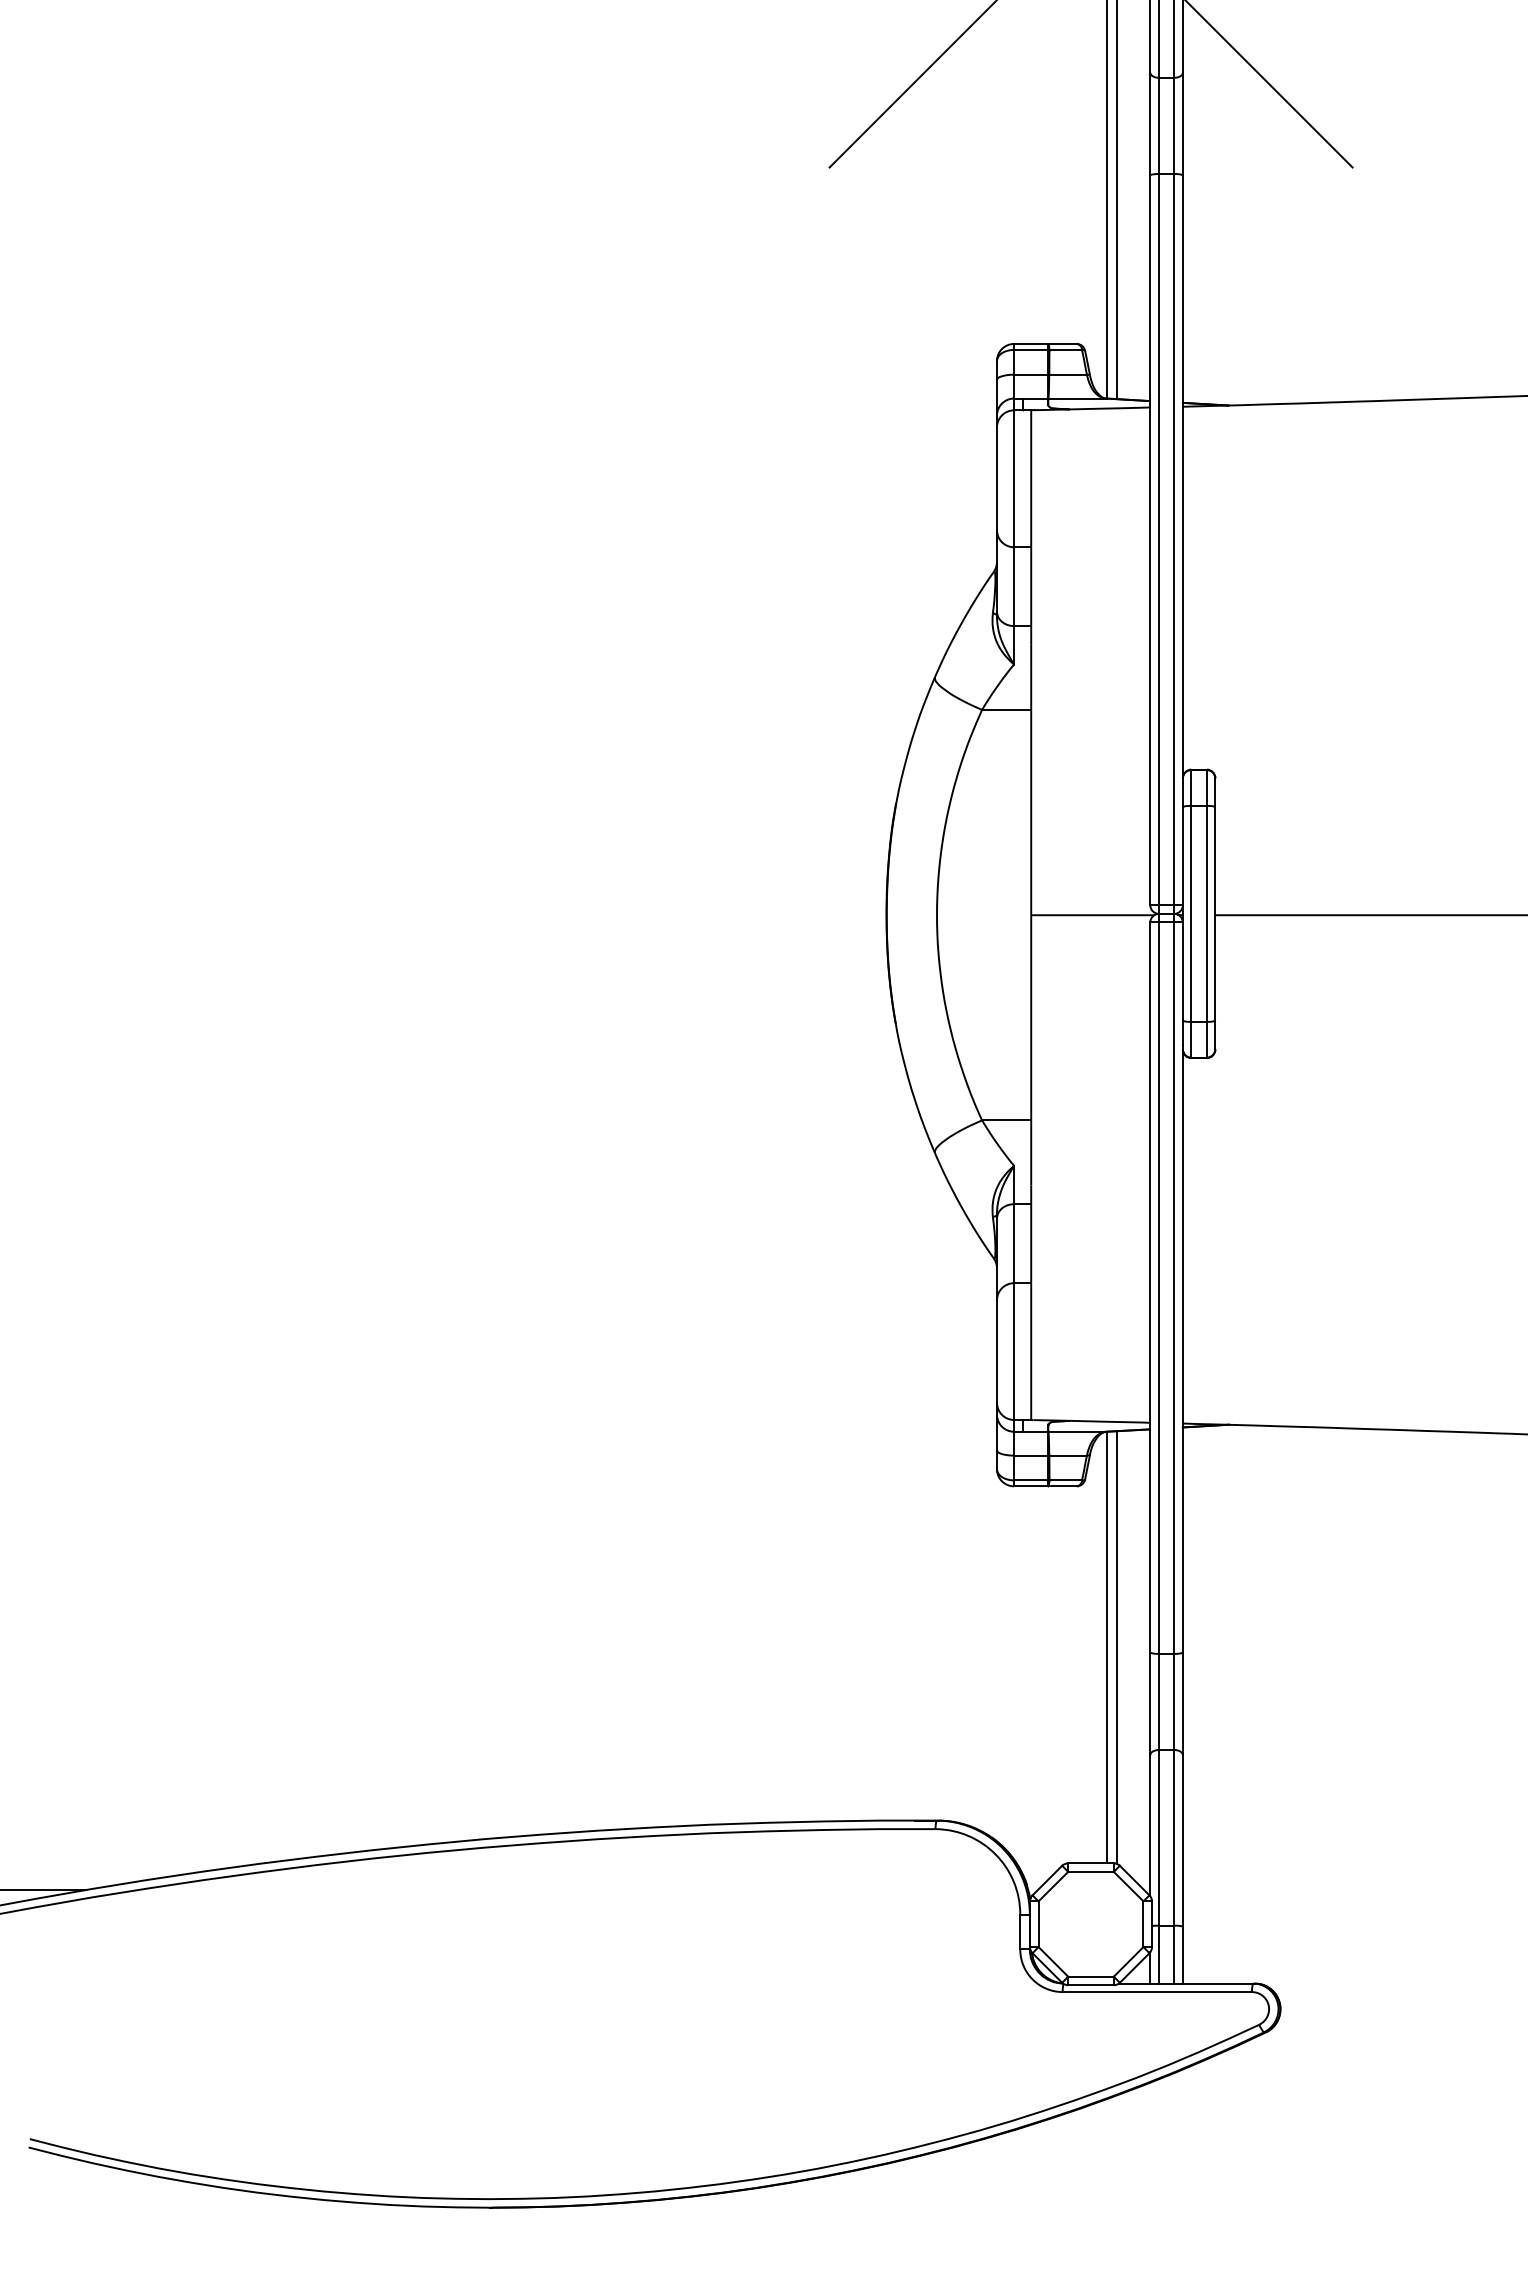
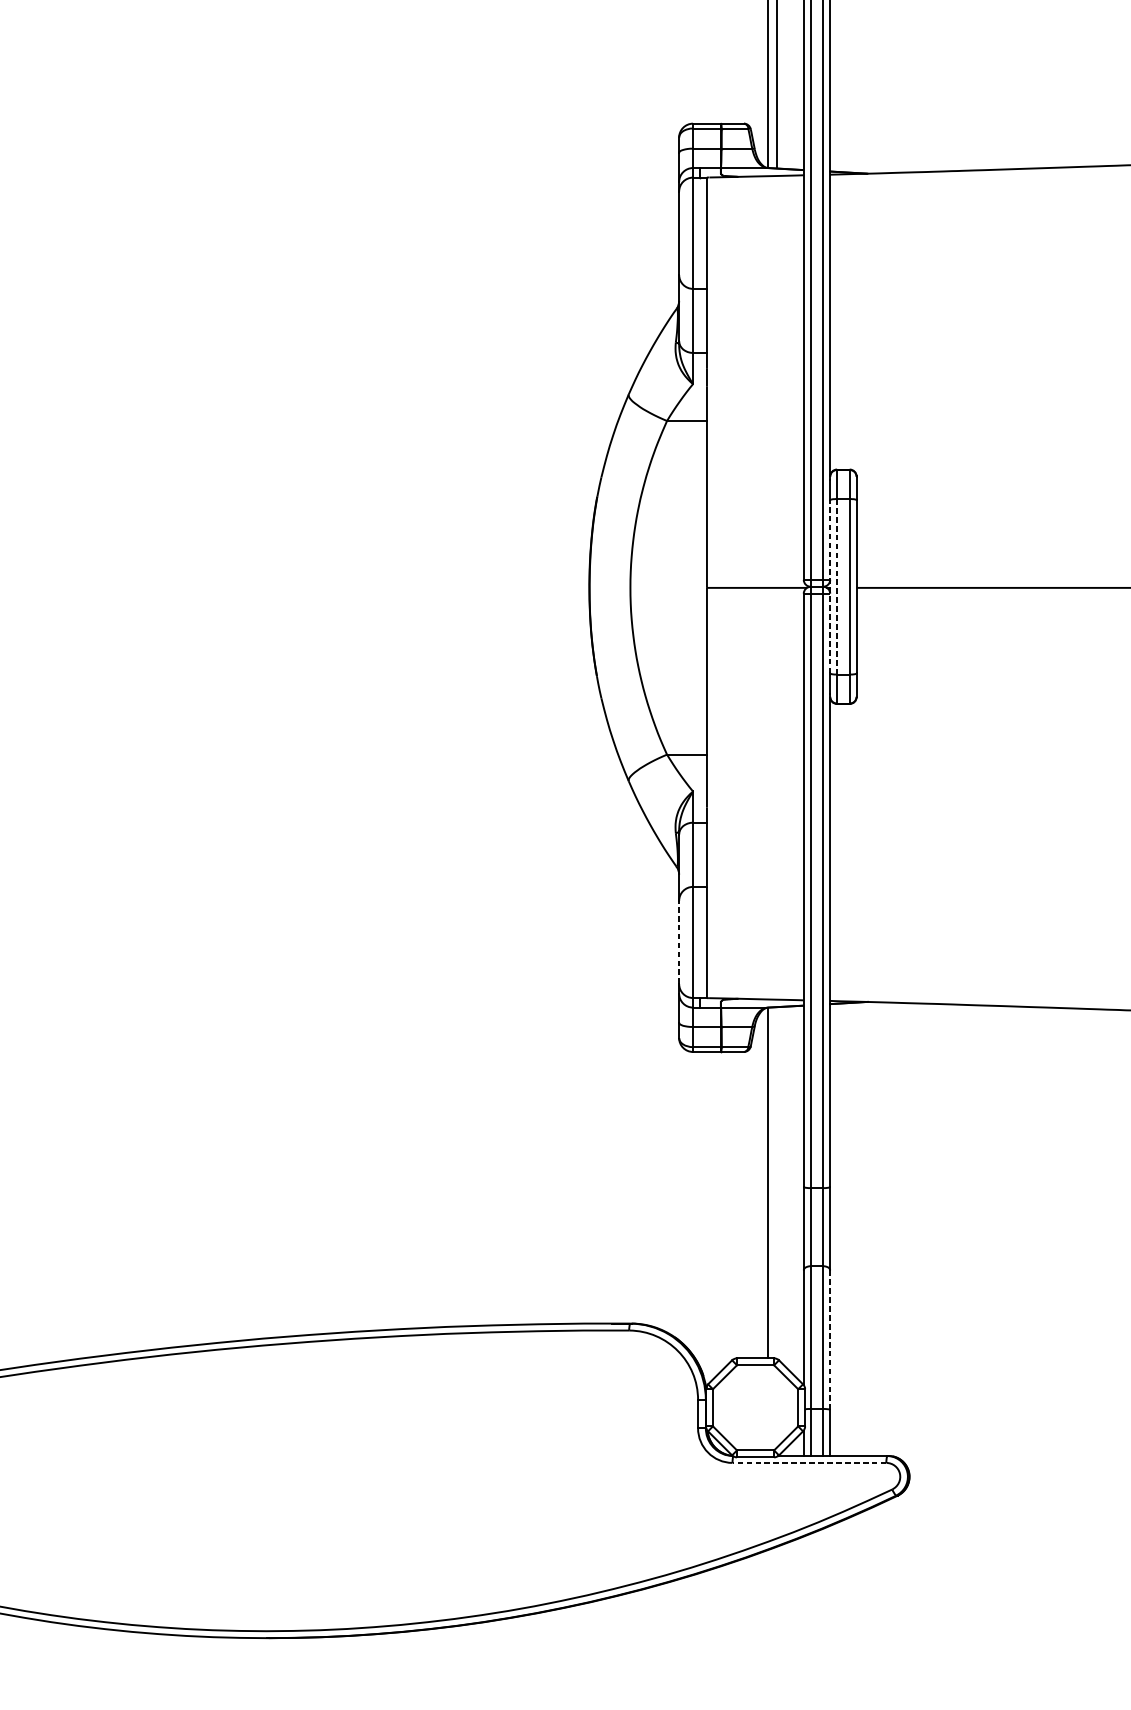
line: (1182, 913) -> (829, 586), solid -> dashed
line: (1191, 913) -> (837, 586), solid -> dashed
line: (996, 1351) -> (678, 942), solid -> dashed
line: (1116, 1647) -> (776, 1182), removed
line: (1182, 1840) -> (829, 1339), solid -> dashed
line: (1157, 1992) -> (809, 1463), solid -> dashed

